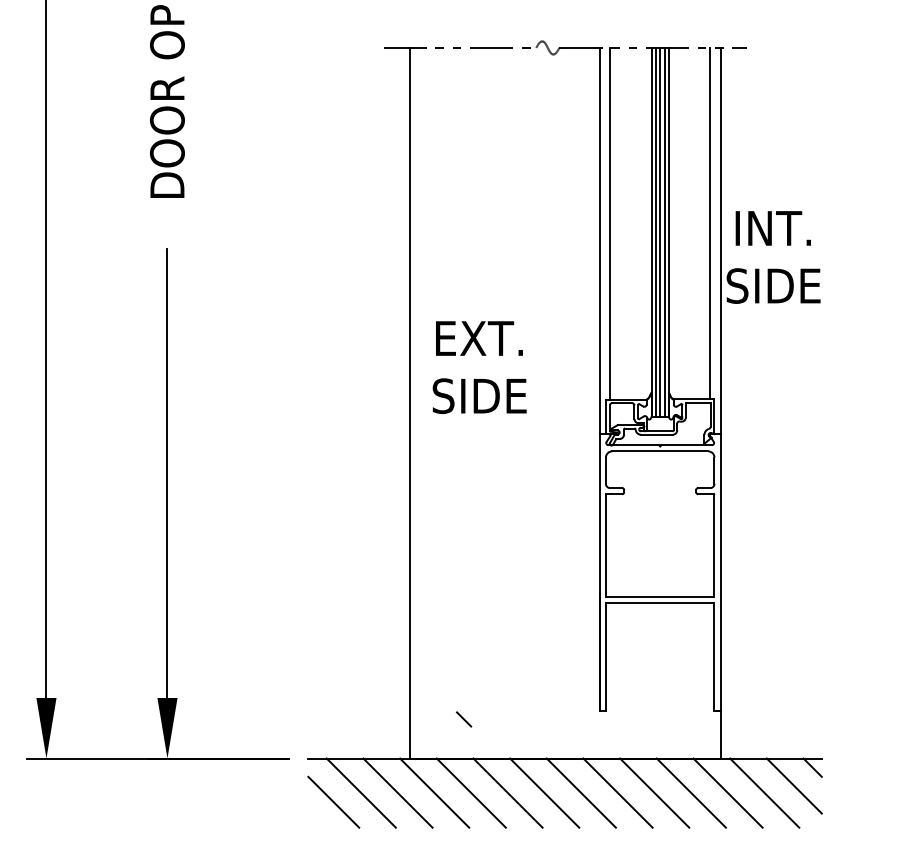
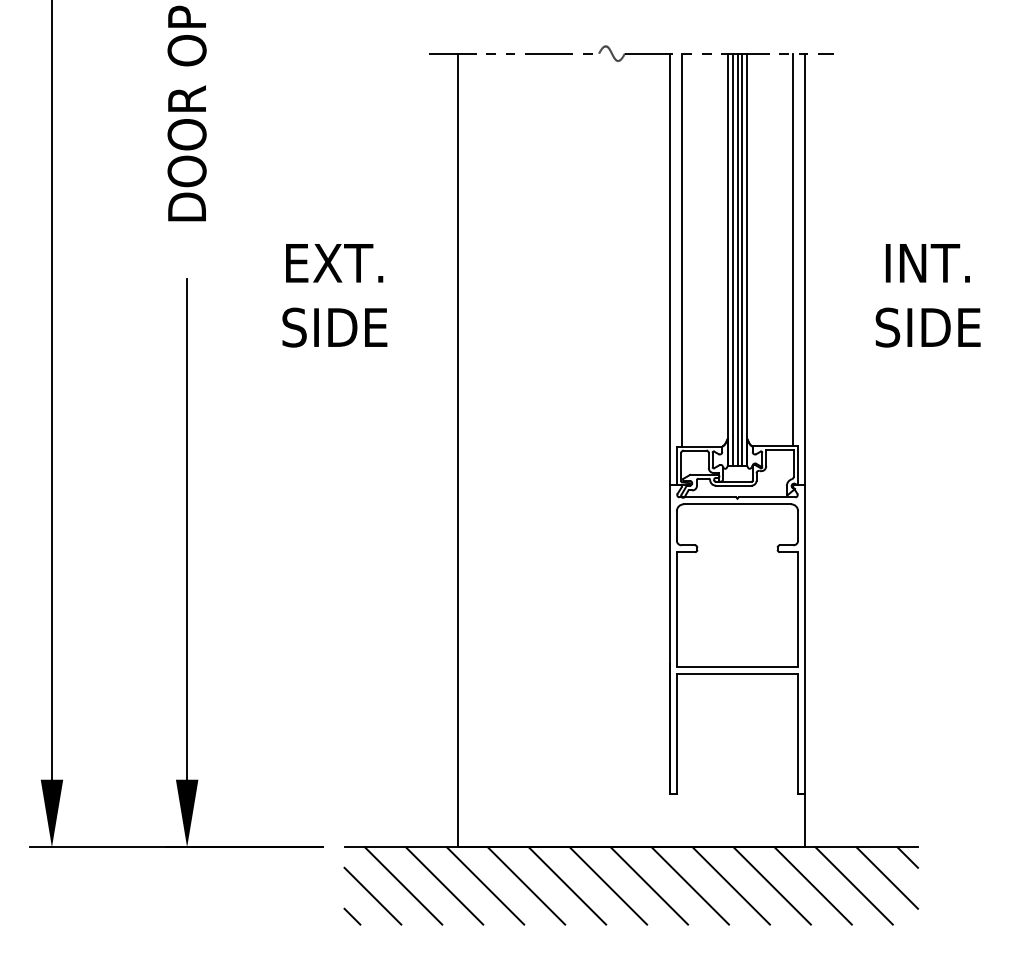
text: (773, 257) -> (927, 295), moved
text: (479, 367) -> (334, 295), moved
line: (464, 719) -> (352, 916), moved

